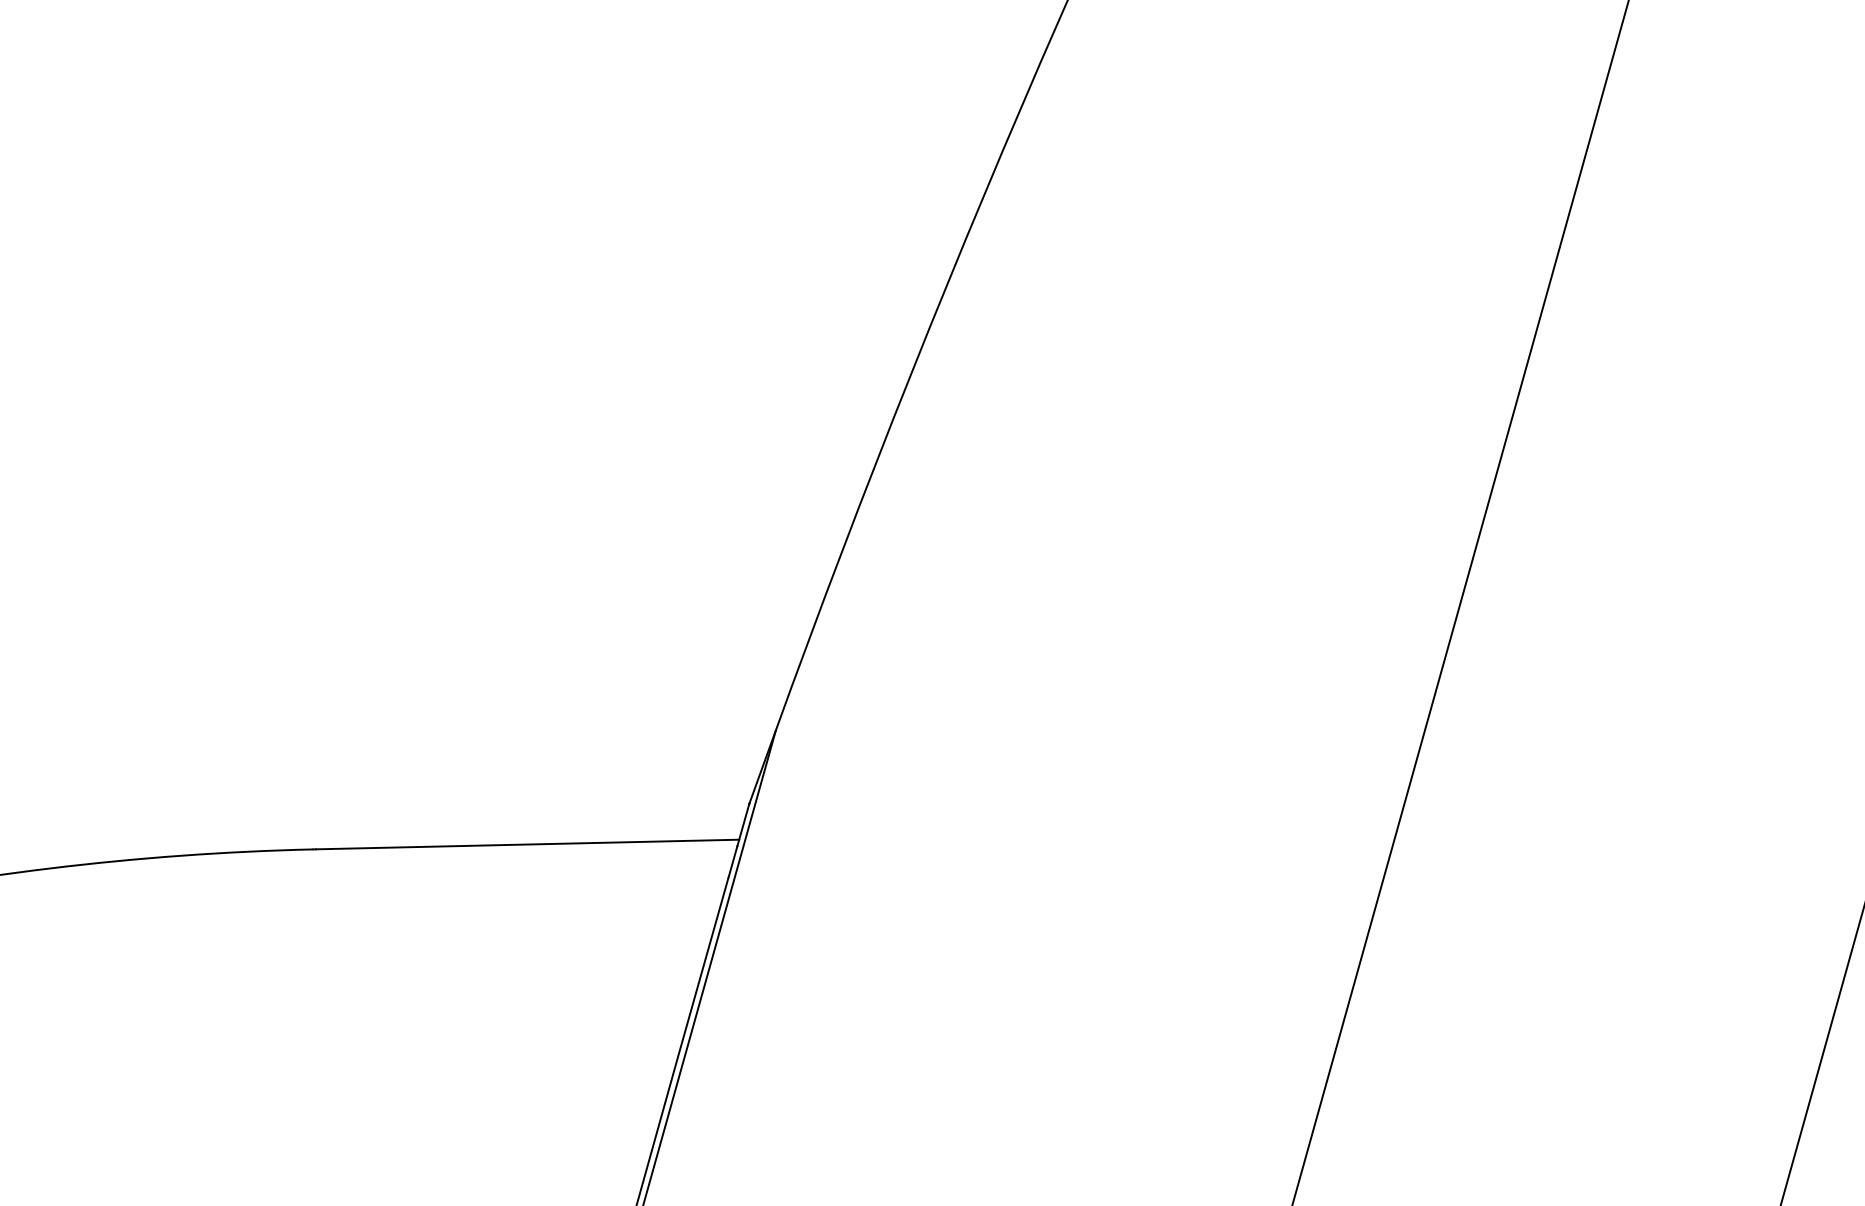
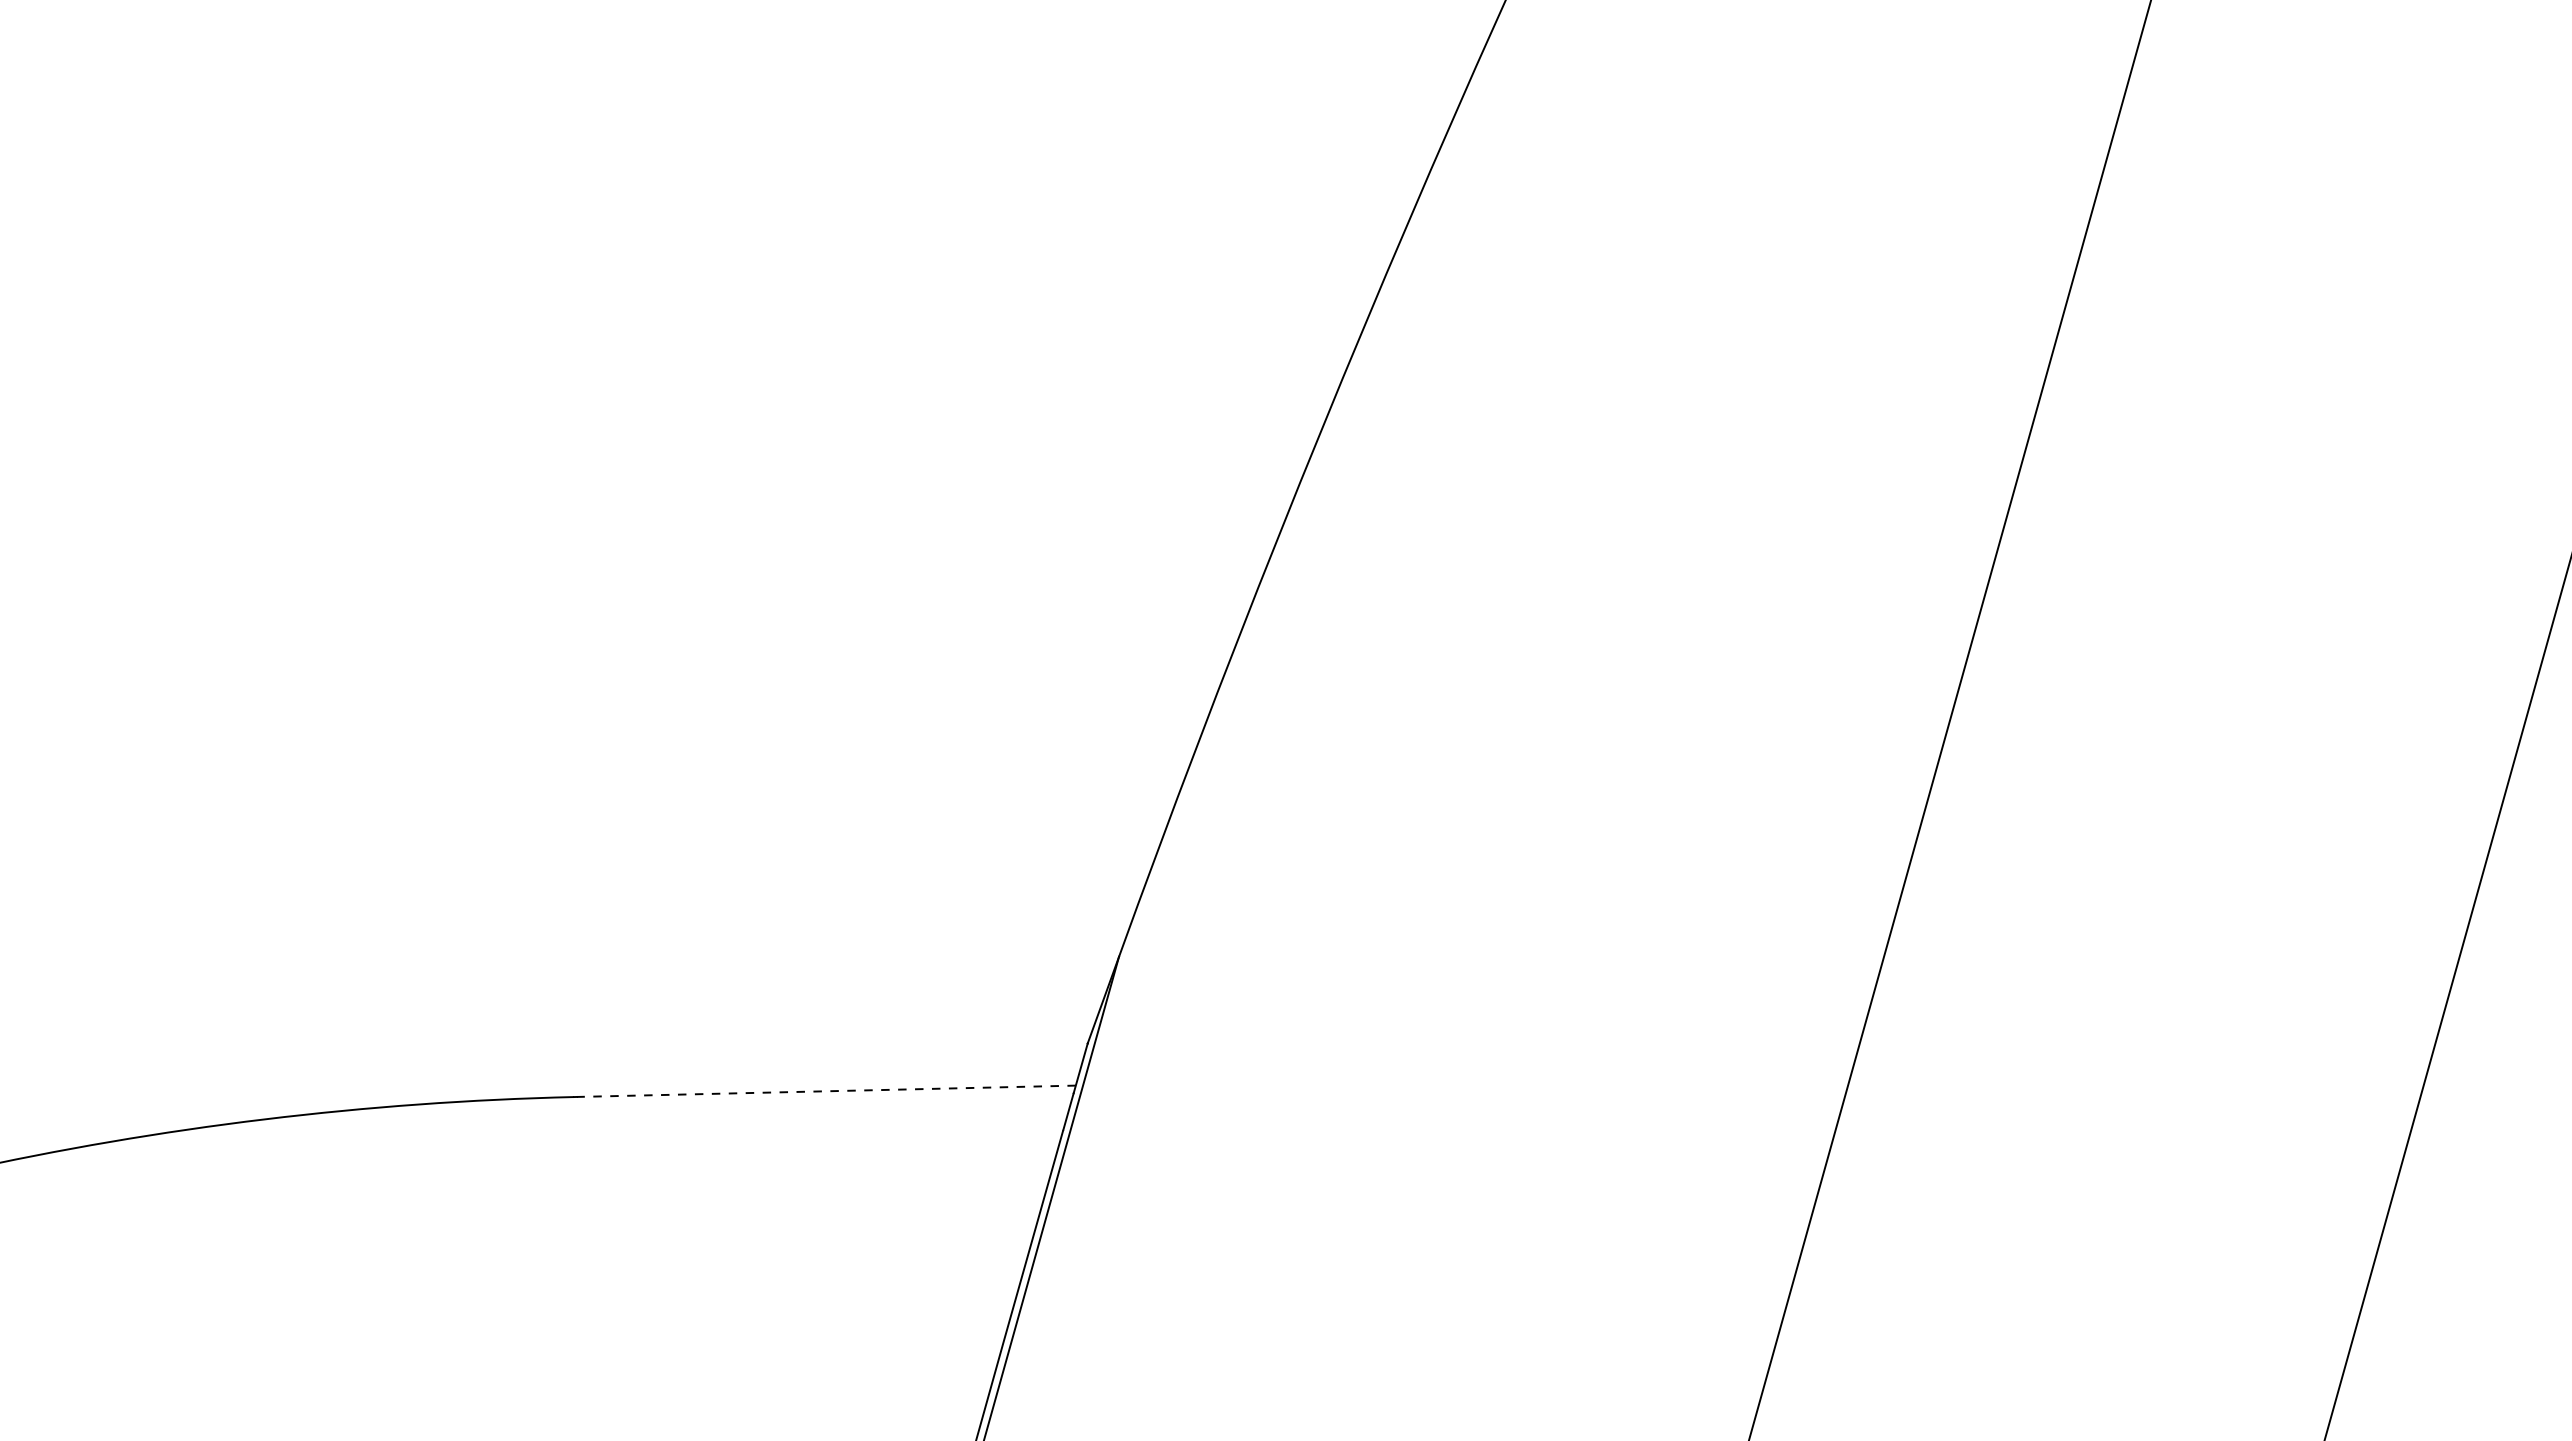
line: (527, 844) -> (826, 1091), solid -> dashed

